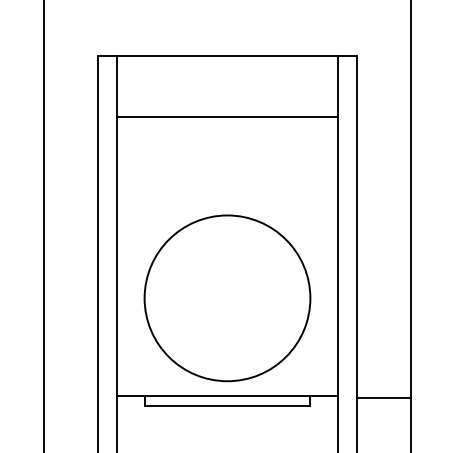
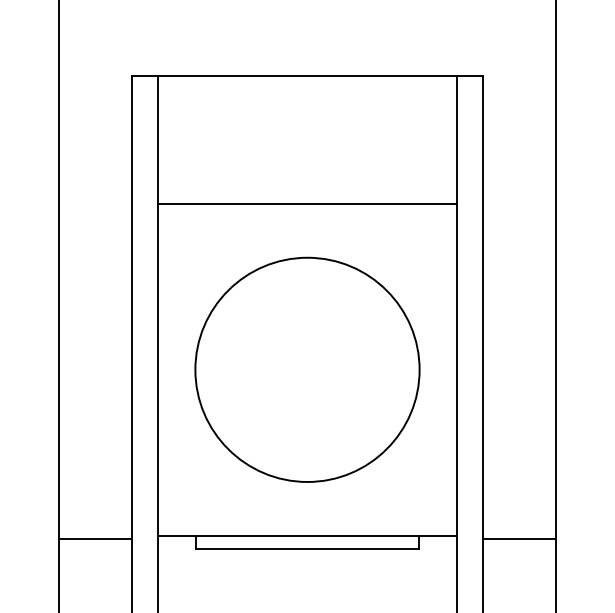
line: (227, 117) -> (307, 203), moved
circle: (227, 298) -> (307, 370), moved
line: (70, 398) -> (95, 539), added

